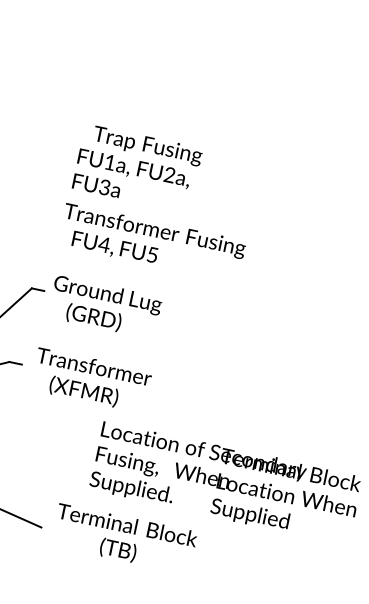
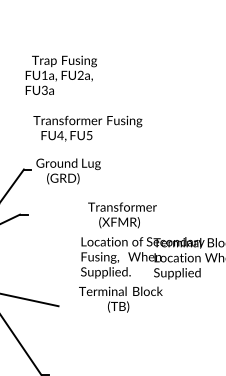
text: (136, 166) -> (60, 74), moved
text: (91, 380) -> (122, 215), moved
text: (123, 538) -> (120, 299), moved

